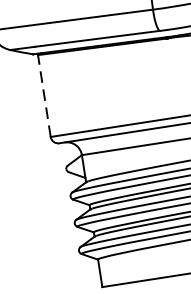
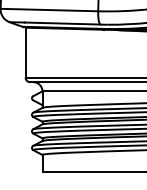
line: (44, 95) -> (25, 52), dashed -> solid

